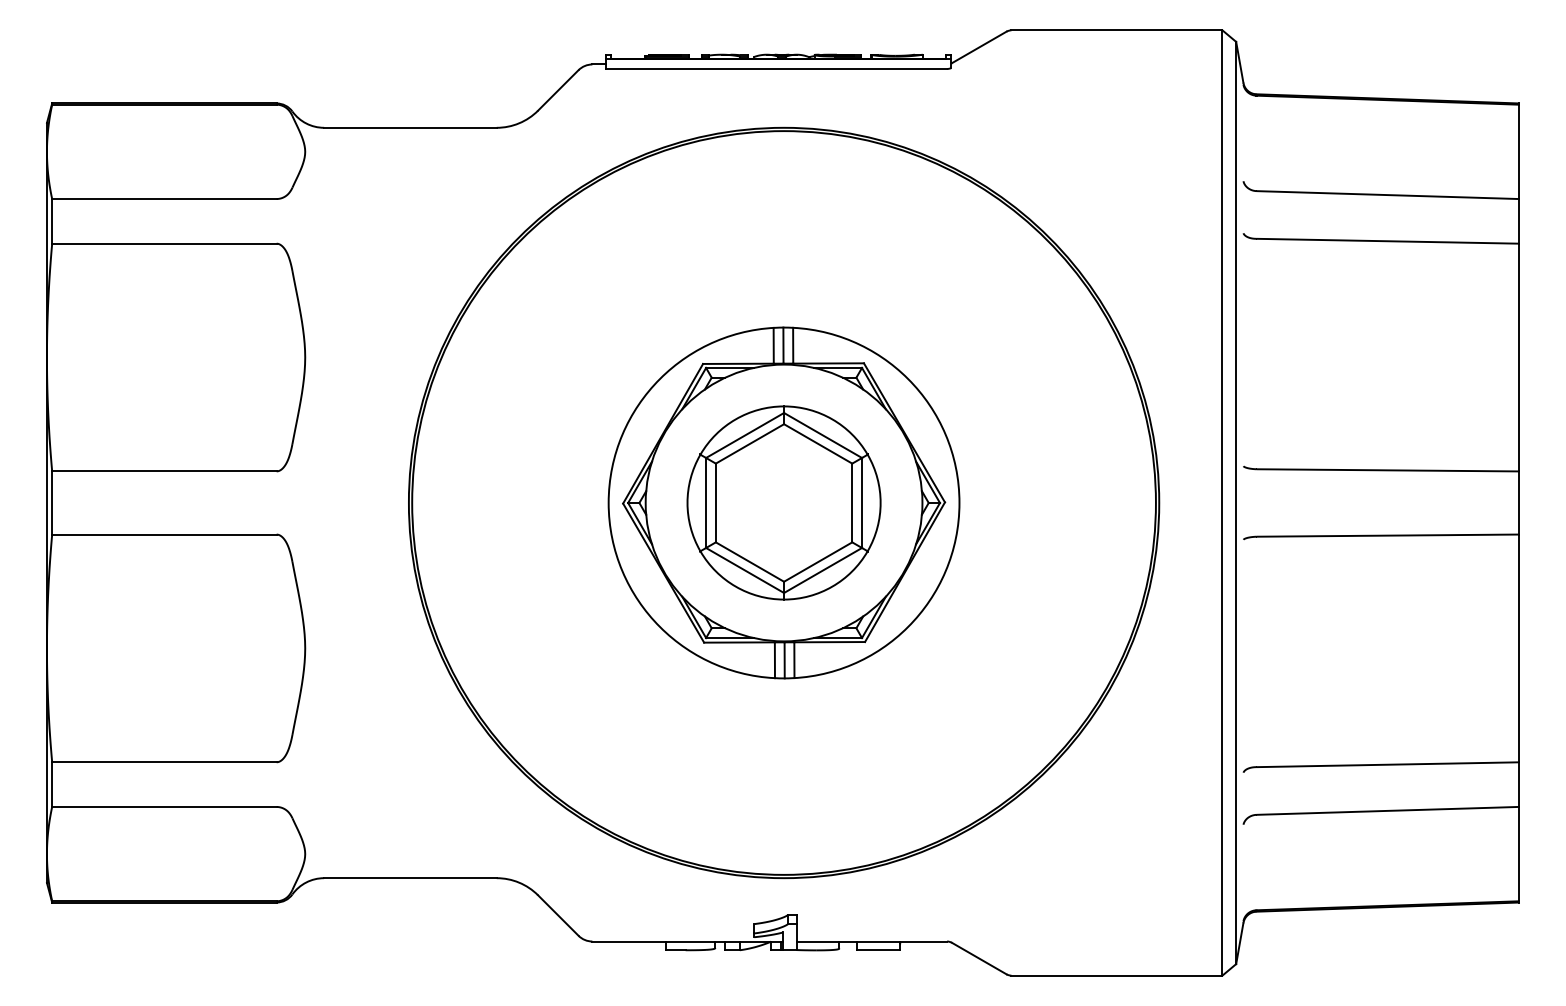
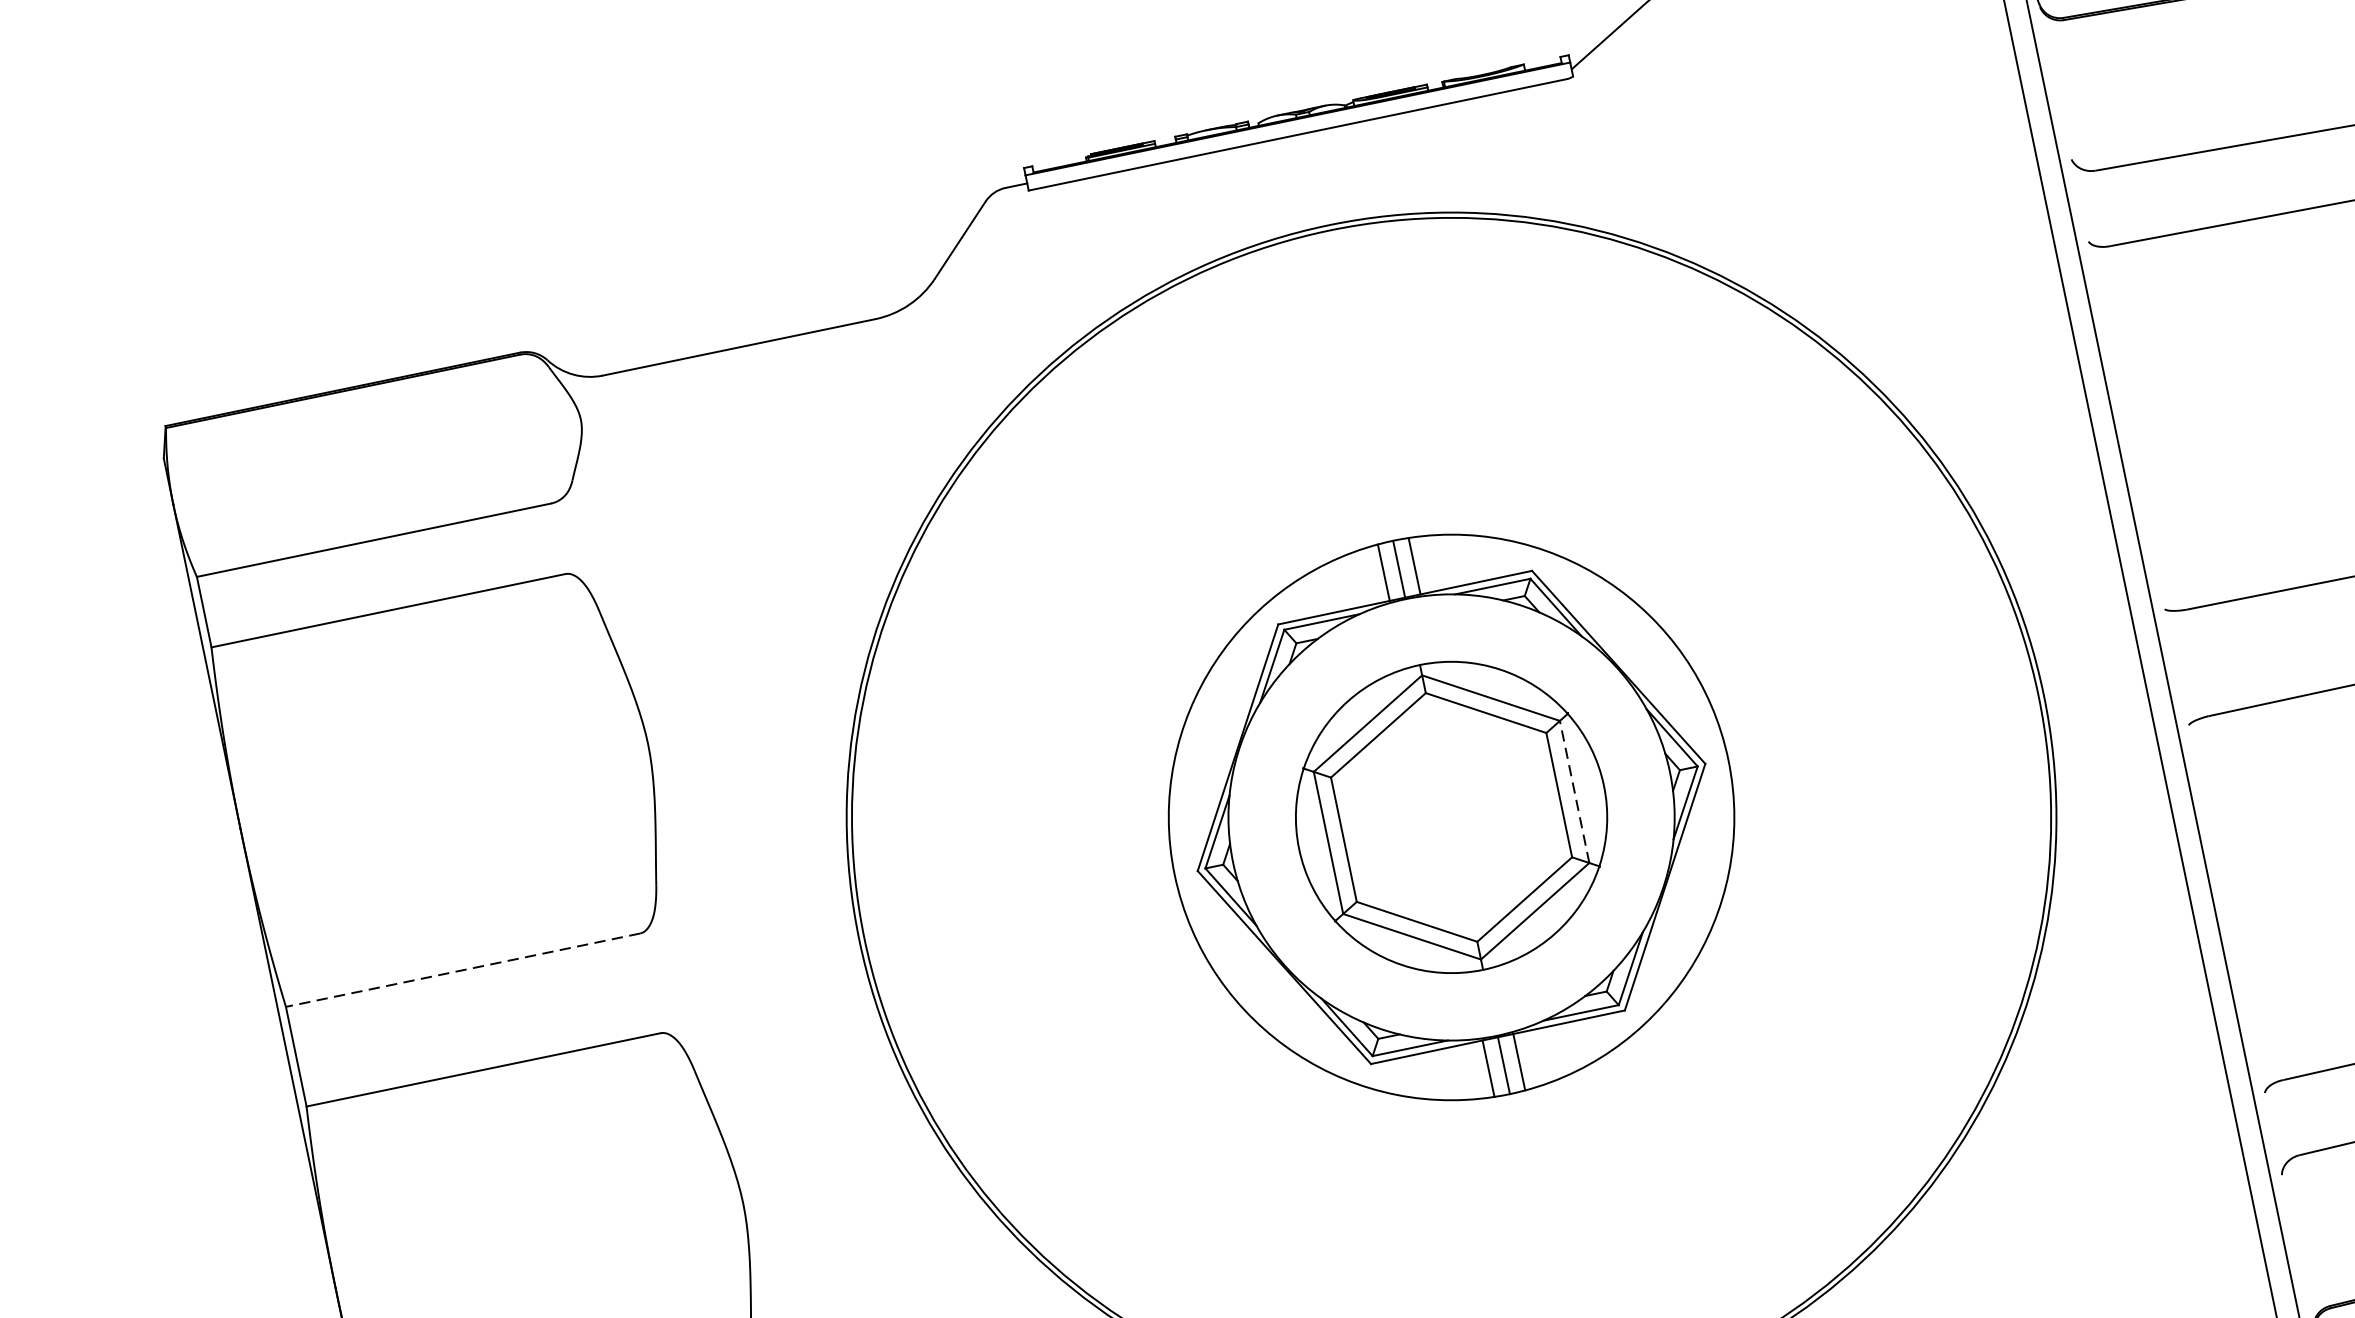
line: (163, 471) -> (461, 970), solid -> dashed
line: (862, 502) -> (1575, 791), solid -> dashed

